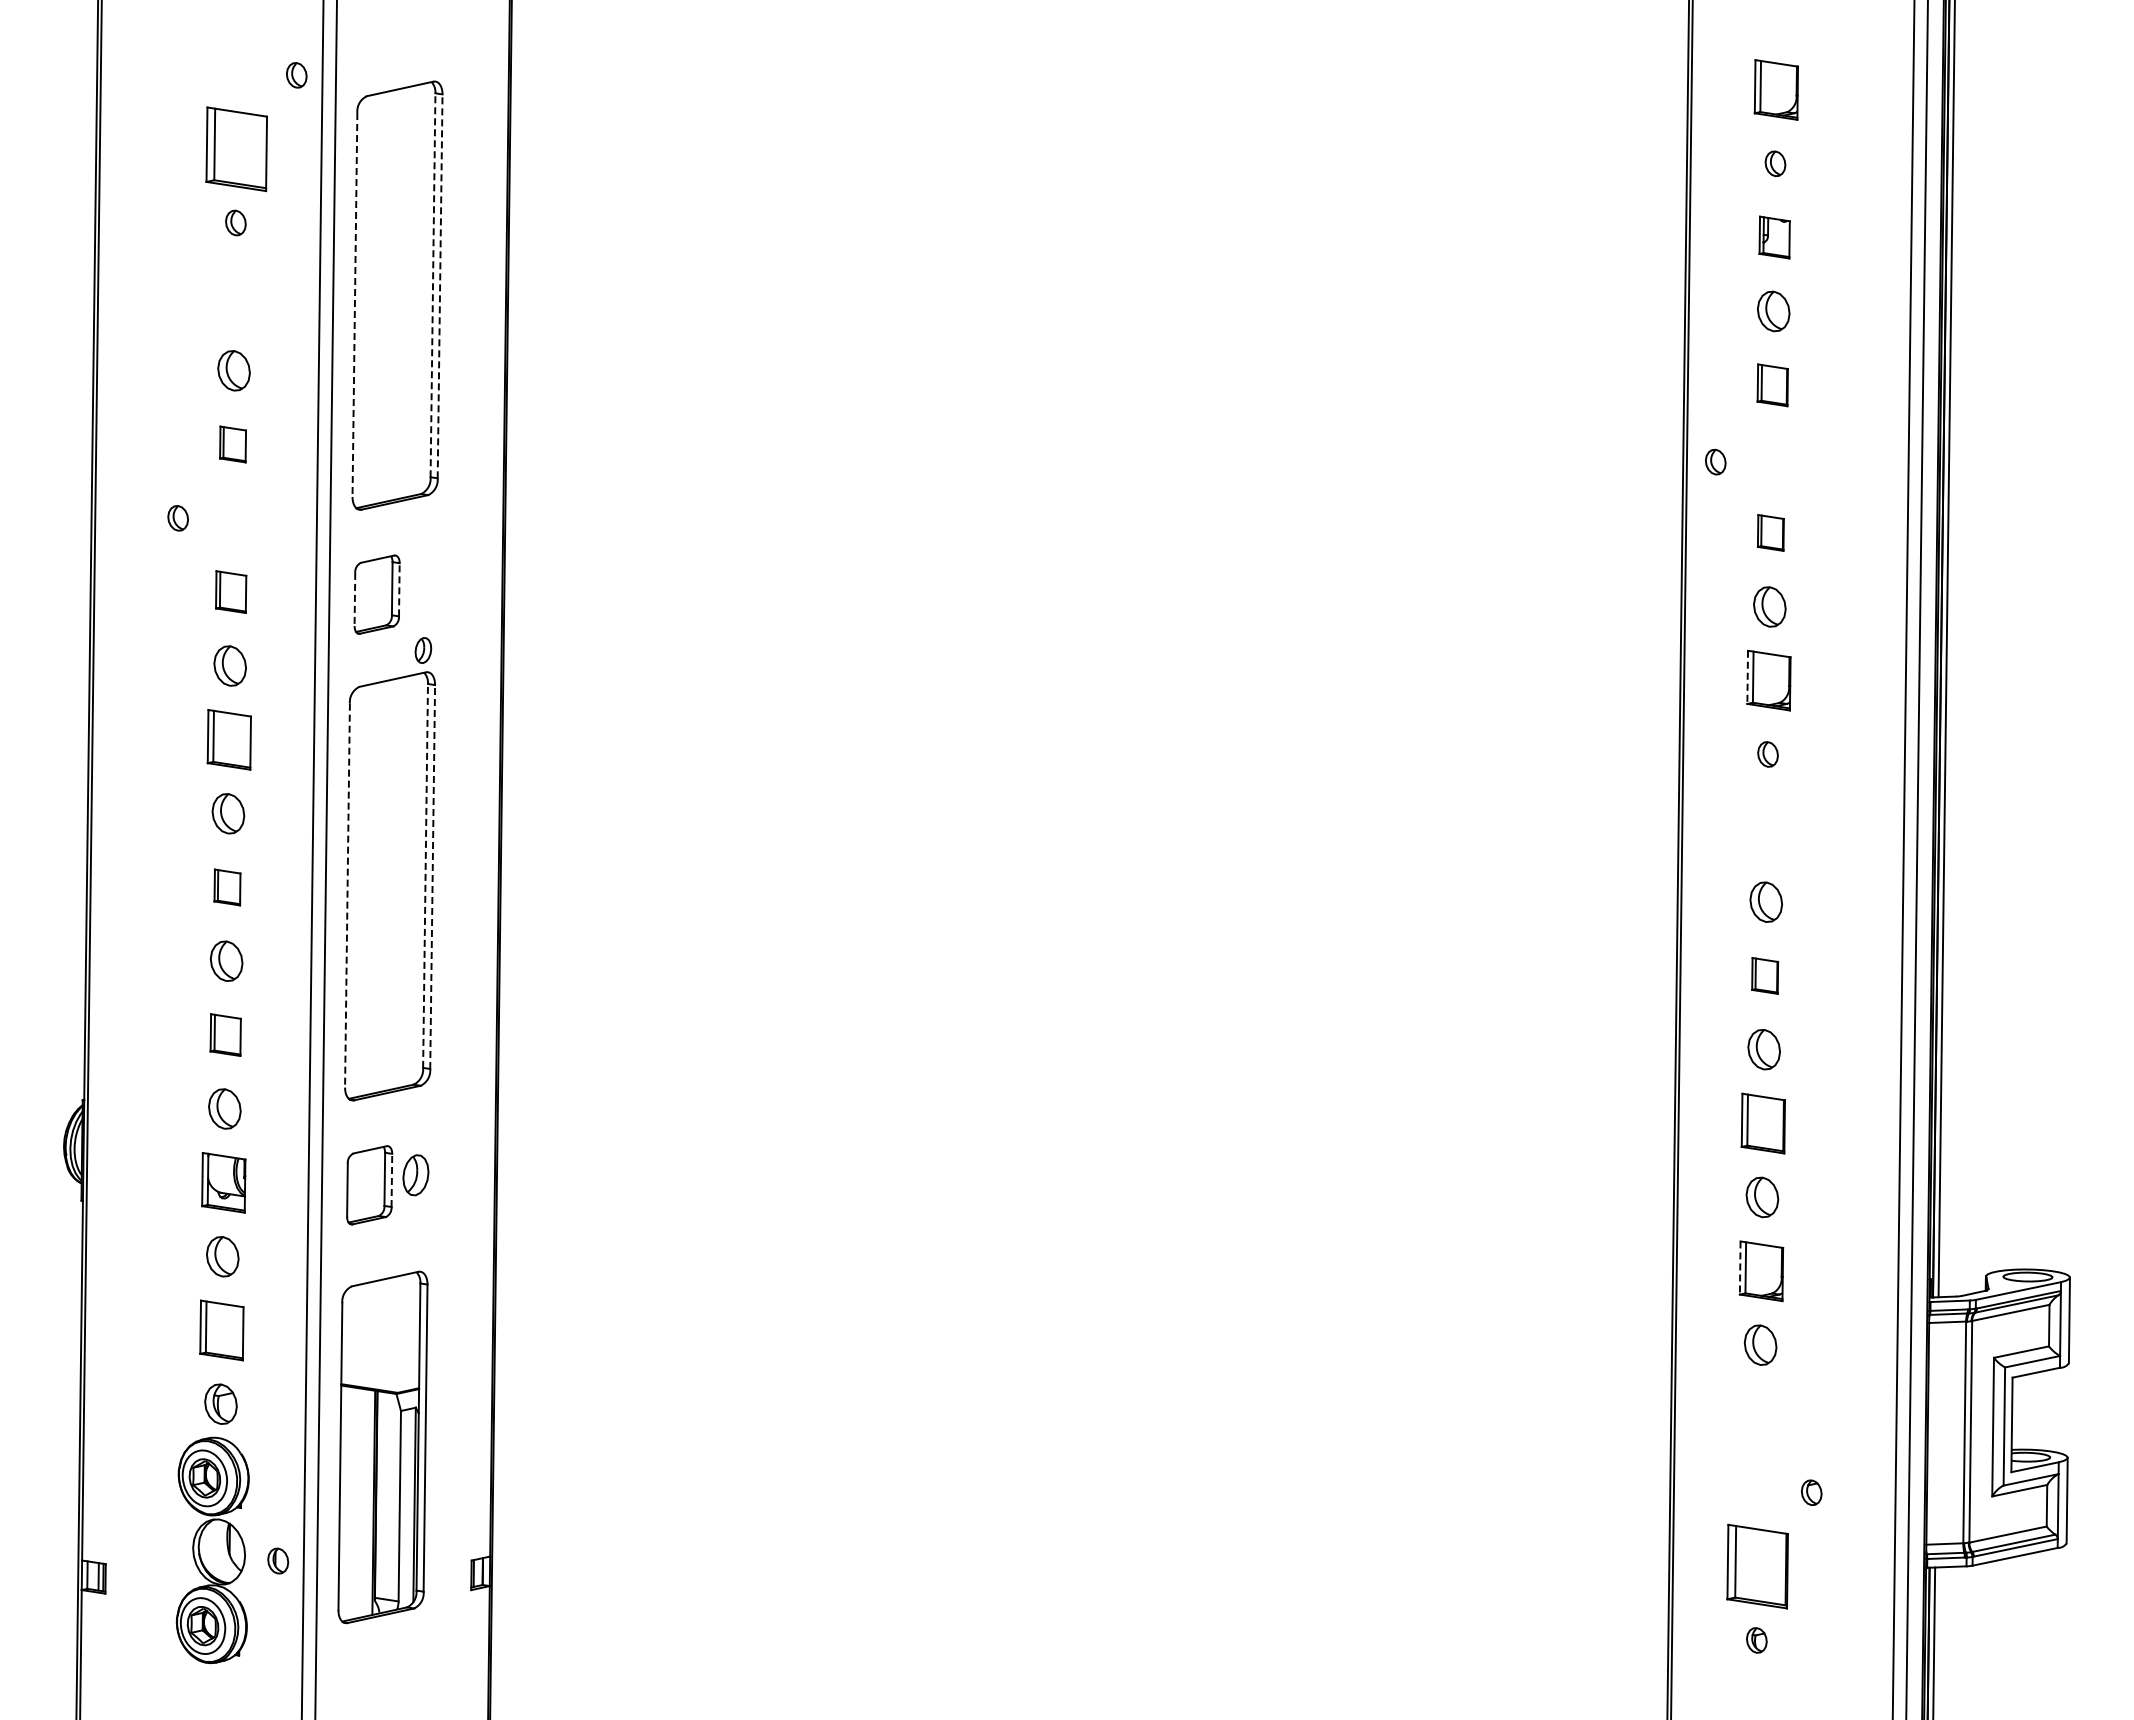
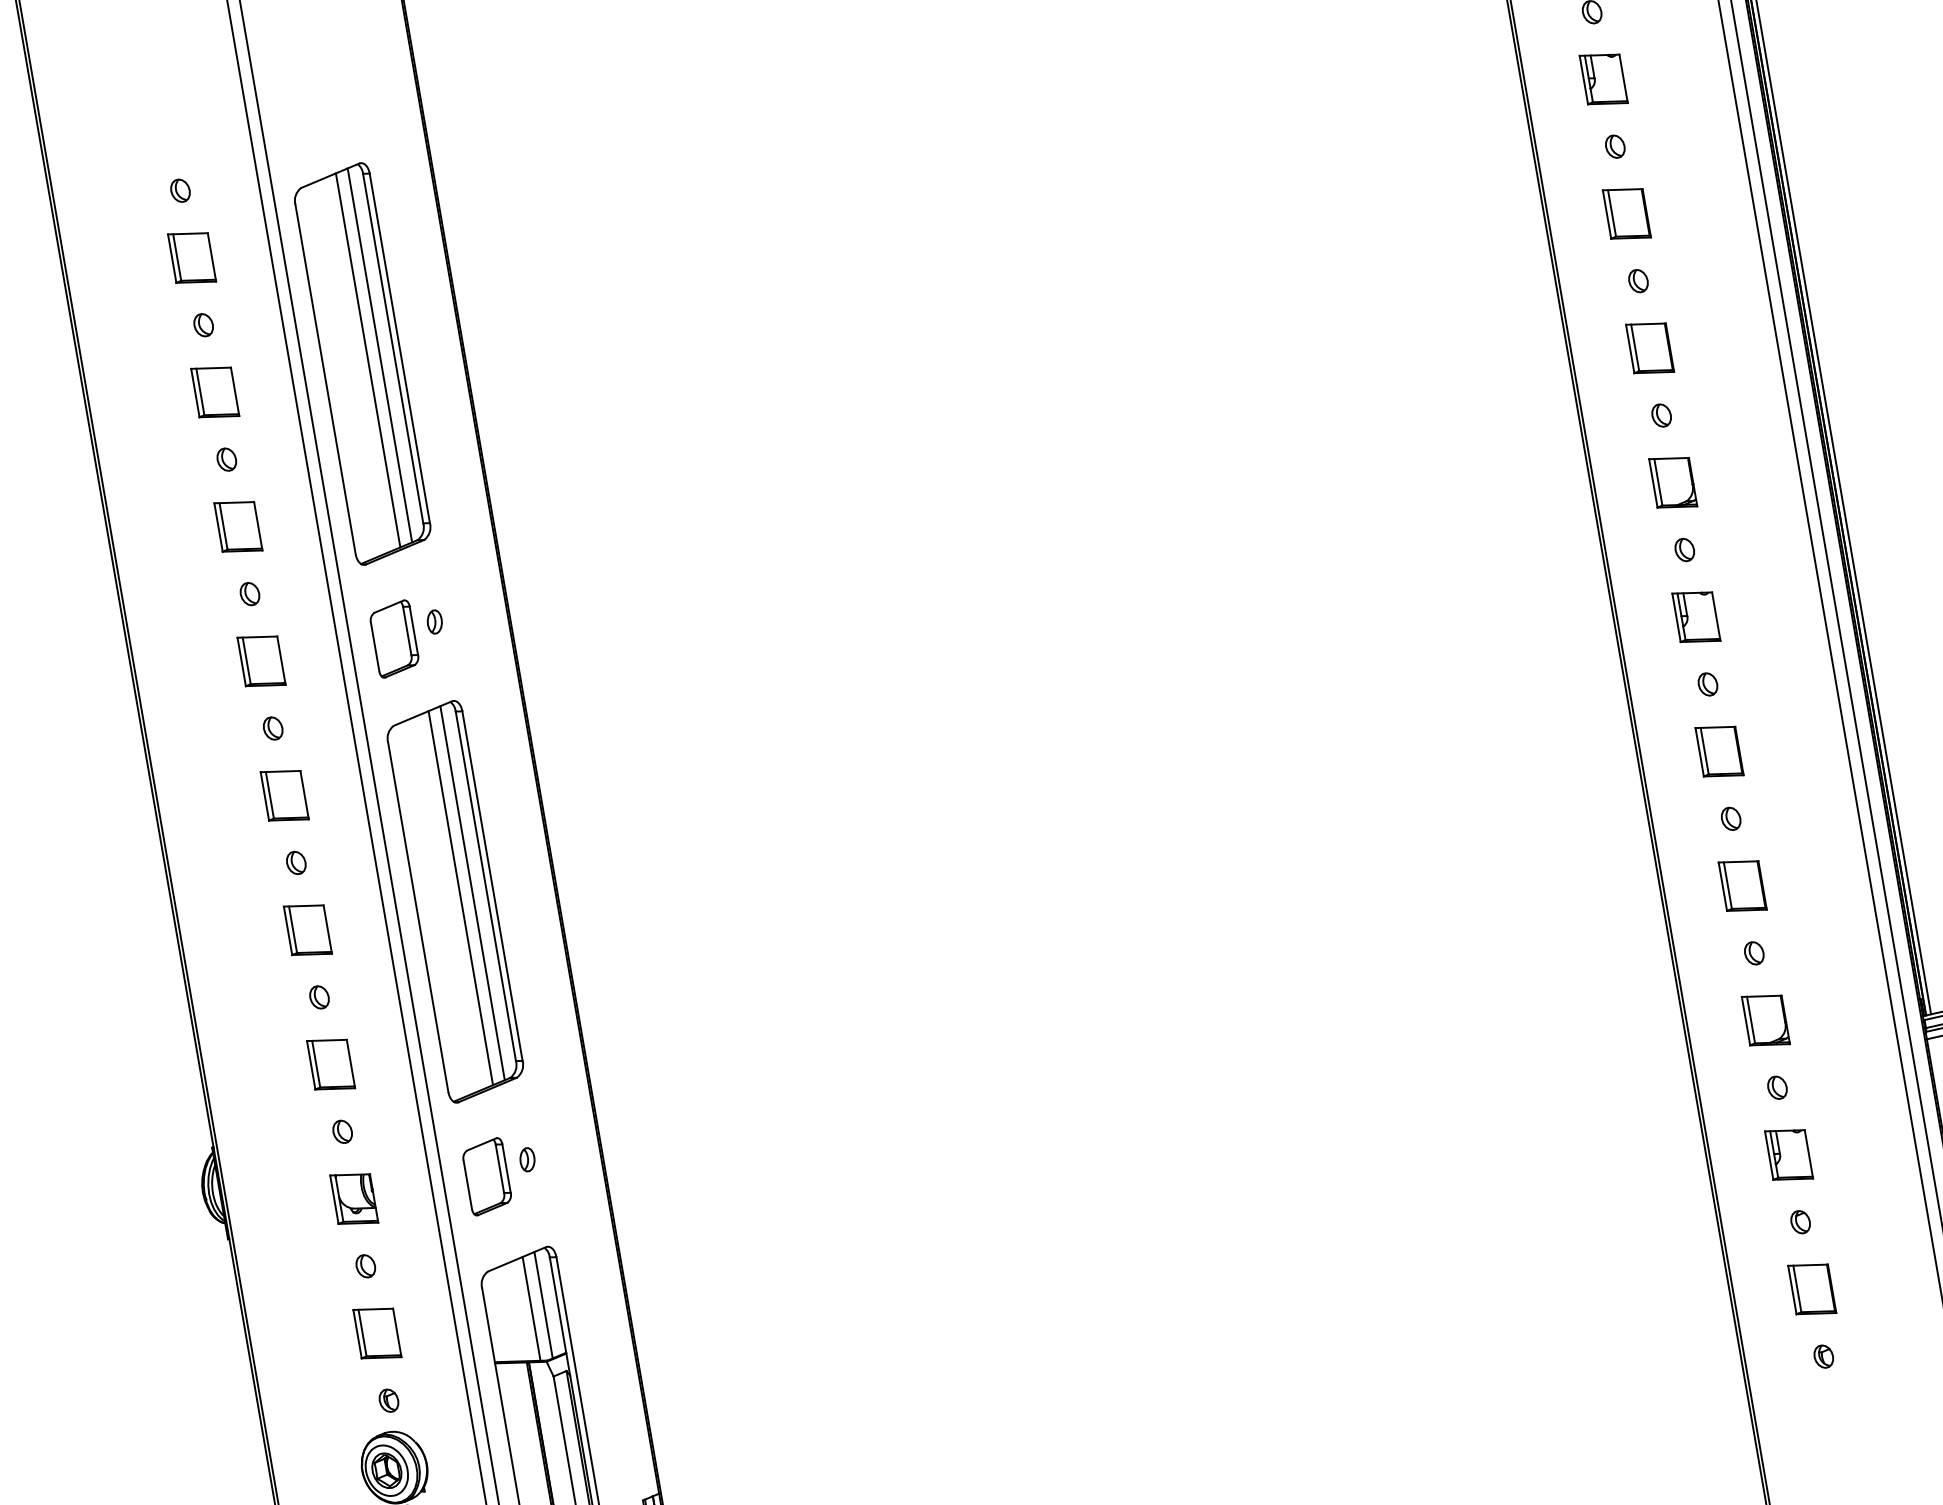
part: (296, 75) -> (180, 190), moved
part: (236, 148) -> (191, 257), size x0.71
part: (1774, 237) -> (1603, 79), size x1.43
line: (433, 285) -> (393, 348), dashed -> solid
line: (440, 286) -> (400, 348), dashed -> solid
line: (417, 289) -> (379, 355), added
line: (403, 292) -> (367, 360), added
part: (234, 296) -> (214, 392), added
line: (354, 304) -> (325, 379), dashed -> solid
part: (1773, 311) -> (1615, 146), size x0.62
part: (233, 370) -> (226, 459), size x0.62
part: (1772, 385) -> (1626, 214), size x1.43
part: (232, 444) -> (237, 526), size x1.67
part: (1715, 461) -> (1638, 280), moved
part: (177, 518) -> (249, 594), moved
part: (1770, 532) -> (1649, 347), size x1.67
line: (399, 589) -> (413, 630), dashed -> solid
part: (230, 591) -> (260, 660), size x1.43
line: (354, 599) -> (374, 647), dashed -> solid
part: (1769, 606) -> (1661, 415), size x0.62
part: (423, 650) -> (434, 621), moved
part: (230, 665) -> (273, 728), size x0.62
line: (1747, 677) -> (1653, 483), dashed -> solid
part: (228, 813) -> (296, 862), size x0.62
part: (1766, 828) -> (1695, 617), added
line: (425, 875) -> (485, 885), dashed -> solid
line: (432, 877) -> (492, 886), dashed -> solid
line: (409, 880) -> (472, 893), added
line: (396, 883) -> (460, 898), added
part: (227, 887) -> (307, 930), size x1.67
line: (347, 895) -> (418, 917), dashed -> solid
part: (1765, 901) -> (1707, 683), size x0.62
part: (226, 961) -> (319, 997), size x0.62
part: (1764, 975) -> (1718, 751), size x1.67
part: (225, 1034) -> (330, 1064), size x1.43
part: (1764, 1049) -> (1731, 818), size x0.62
part: (224, 1108) -> (342, 1131), size x0.62
part: (415, 1174) -> (526, 1159), size x0.62
line: (391, 1180) -> (506, 1168), dashed -> solid
part: (1762, 1197) -> (1754, 953), size x0.62
part: (222, 1256) -> (365, 1266), size x0.62
line: (1740, 1268) -> (1746, 1021), dashed -> solid
line: (404, 1332) -> (543, 1304), added
line: (390, 1334) -> (531, 1308), added
part: (1760, 1344) -> (1777, 1087), size x0.62
part: (220, 1404) -> (388, 1400), size x0.62
part: (1759, 1418) -> (1788, 1154), added
part: (1811, 1492) -> (1800, 1221), moved
part: (1757, 1566) -> (1811, 1289), size x0.71

